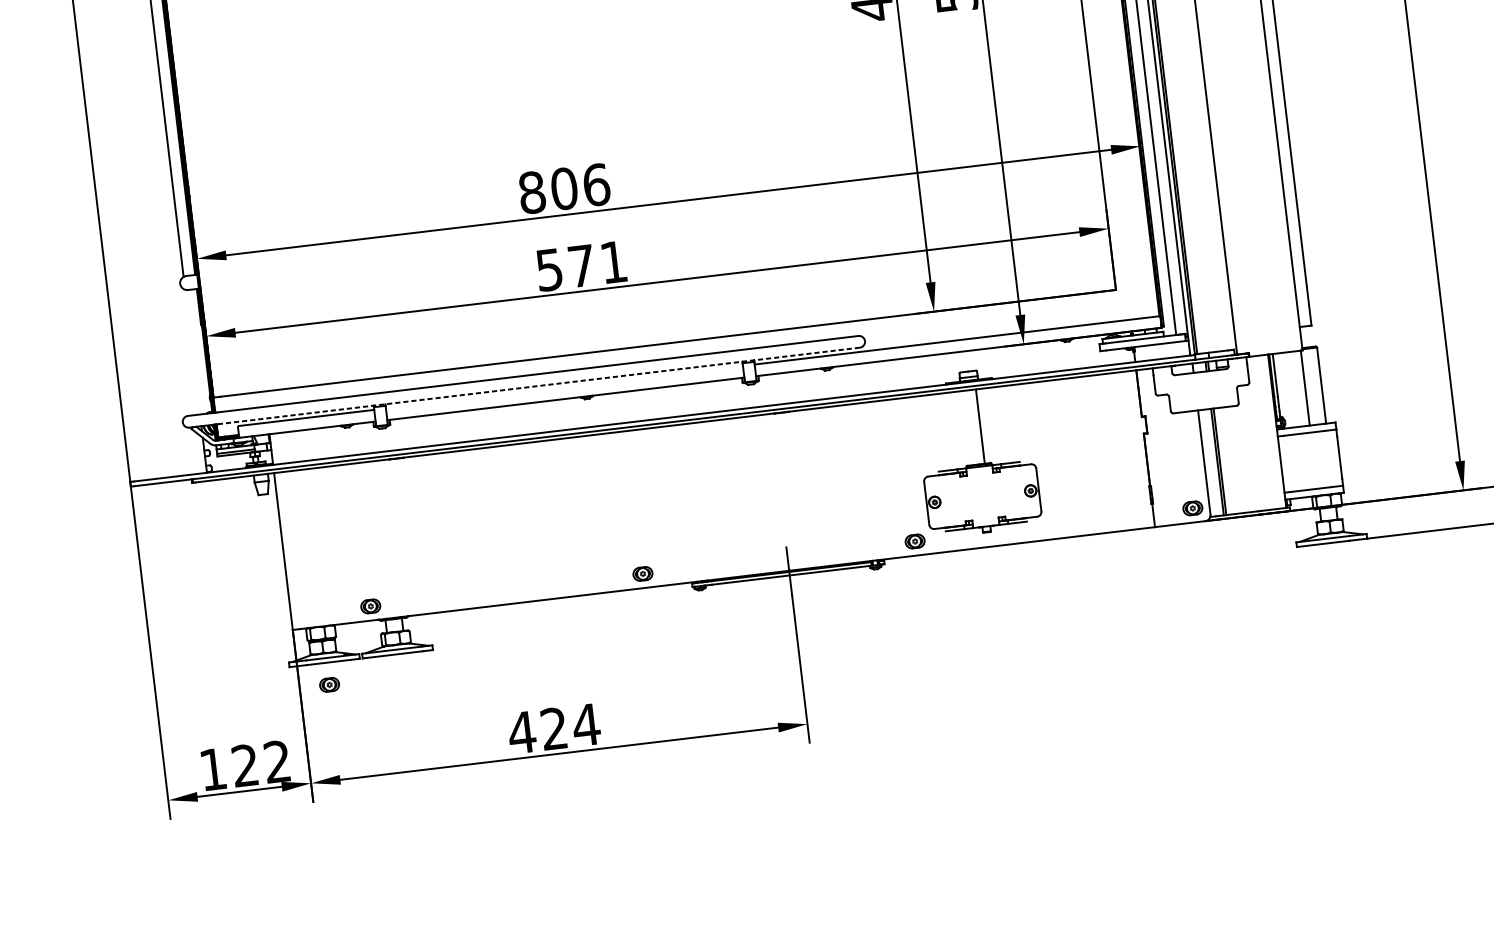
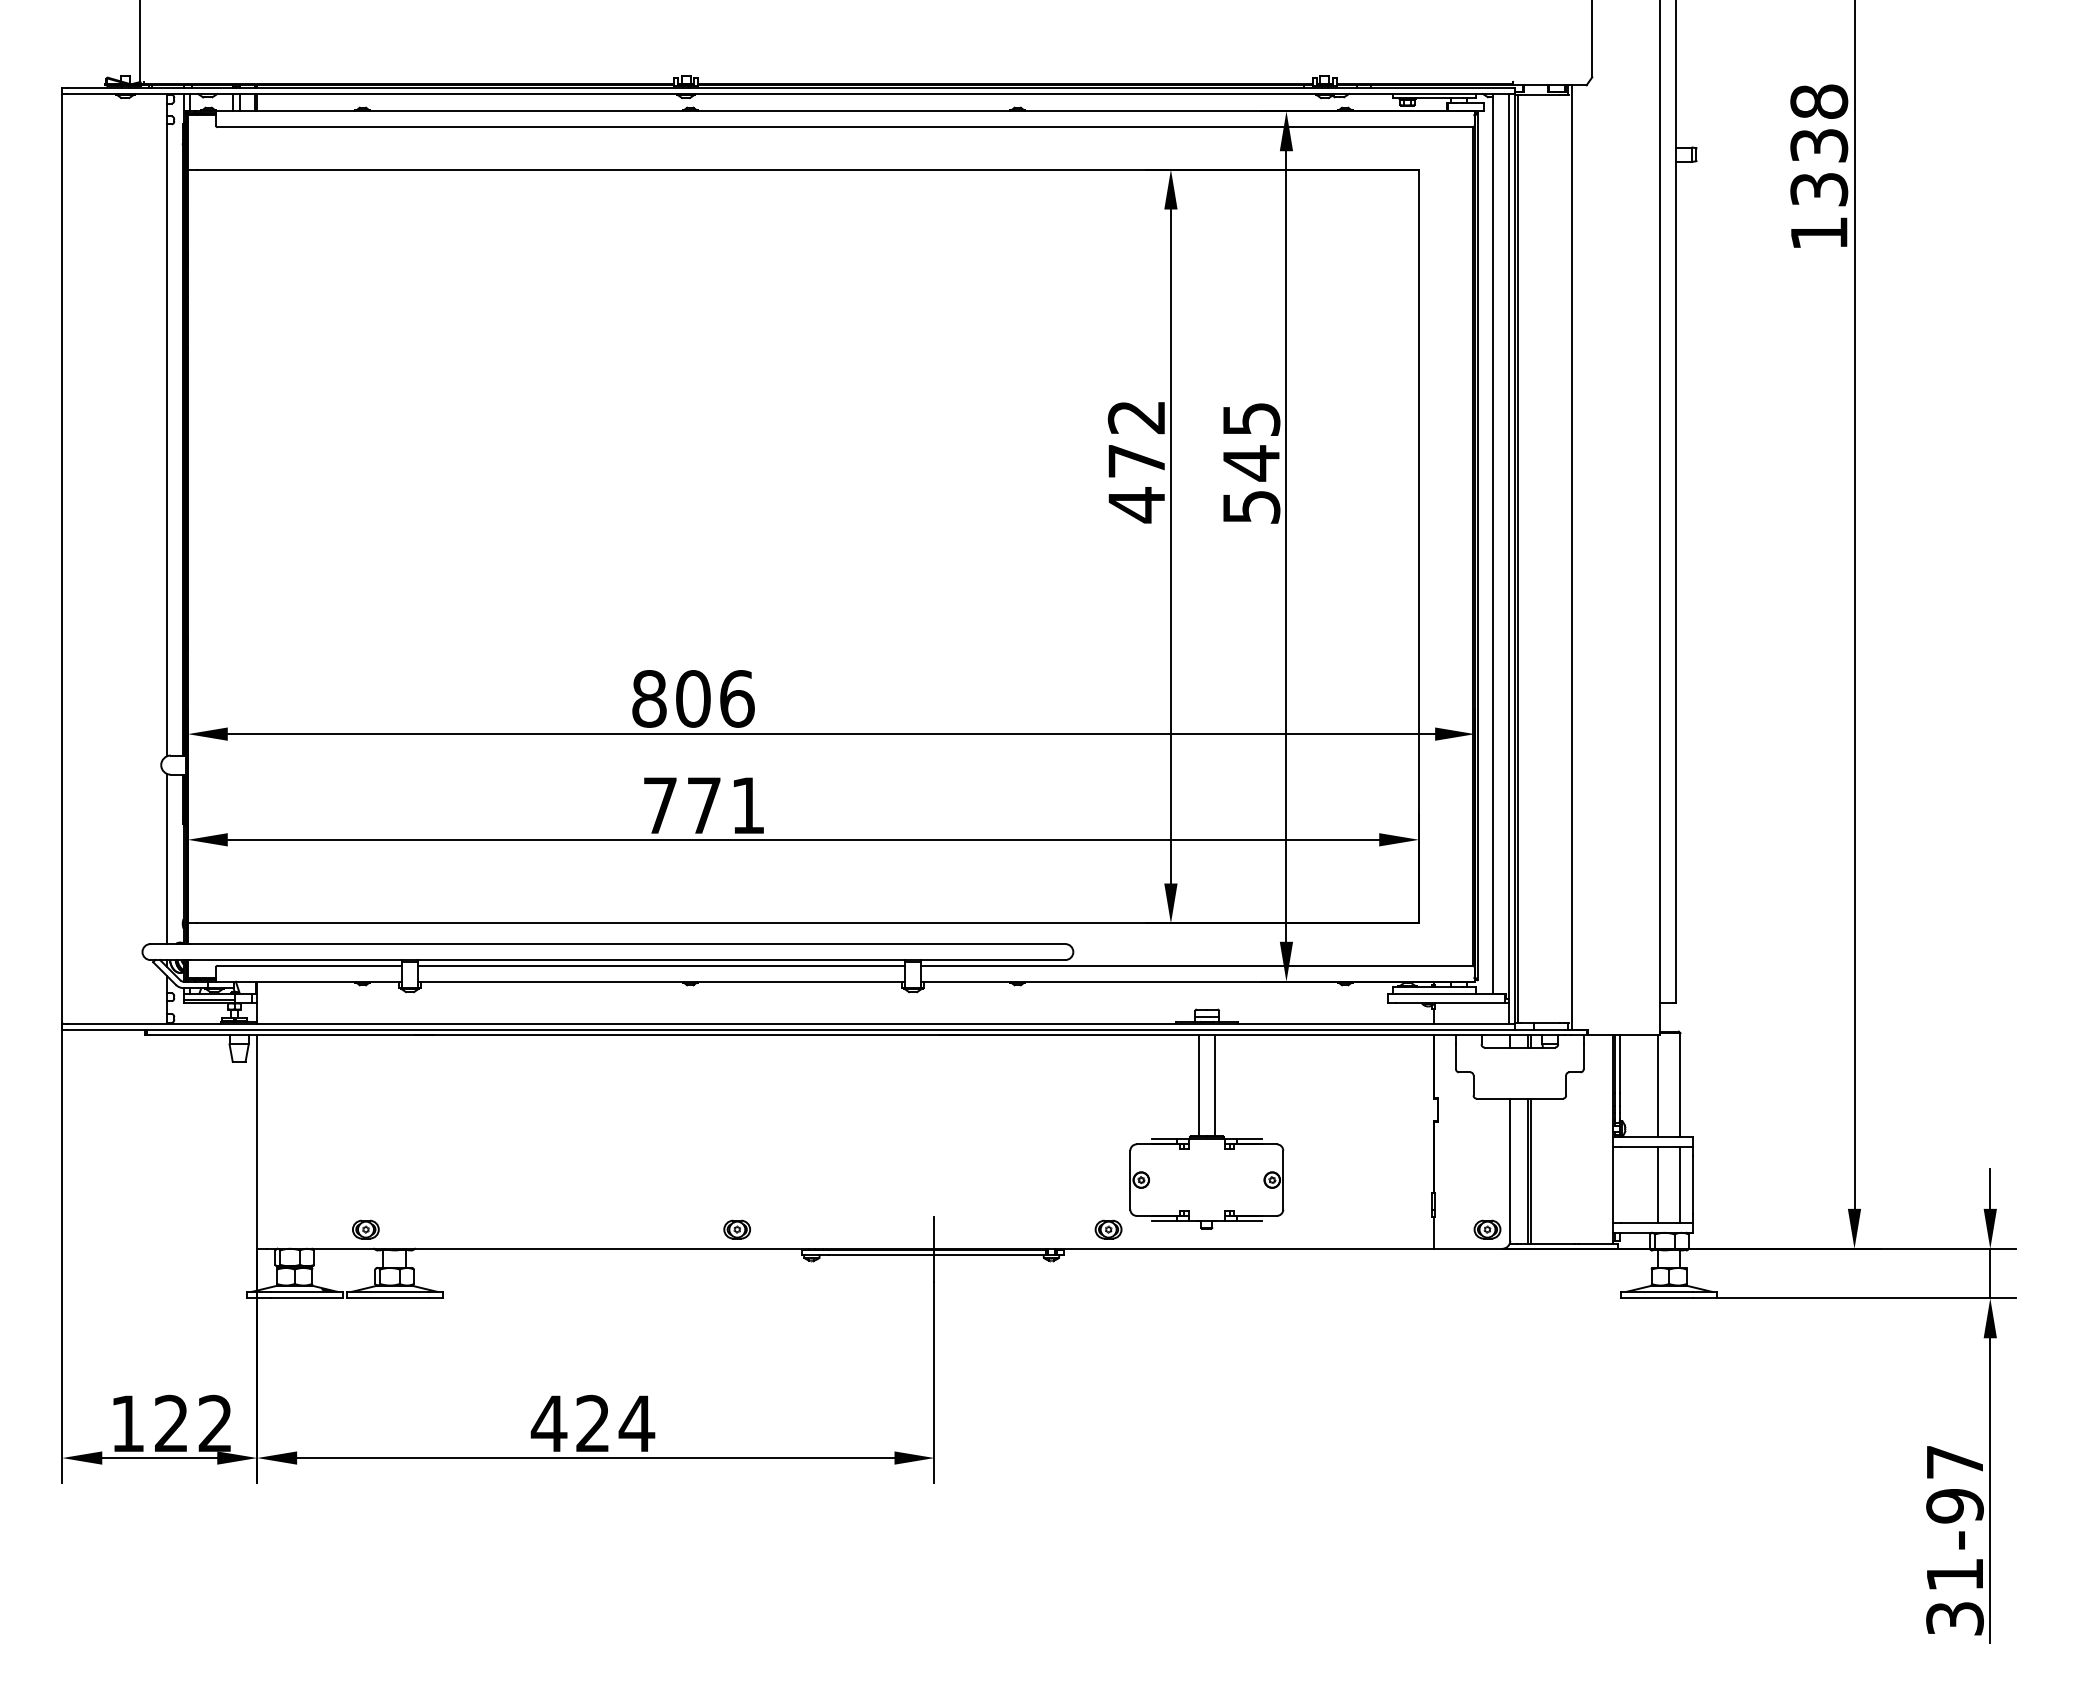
text: (548, 269) -> (659, 805), 571 -> 771
line: (192, 351) -> (166, 858), added
line: (539, 386) -> (627, 960), dashed -> solid
line: (564, 386) -> (661, 965), added
line: (968, 428) -> (1198, 1085), added
line: (1330, 458) -> (1680, 1184), added
line: (1314, 460) -> (1658, 1184), added
part: (329, 684) -> (297, 1328), removed

